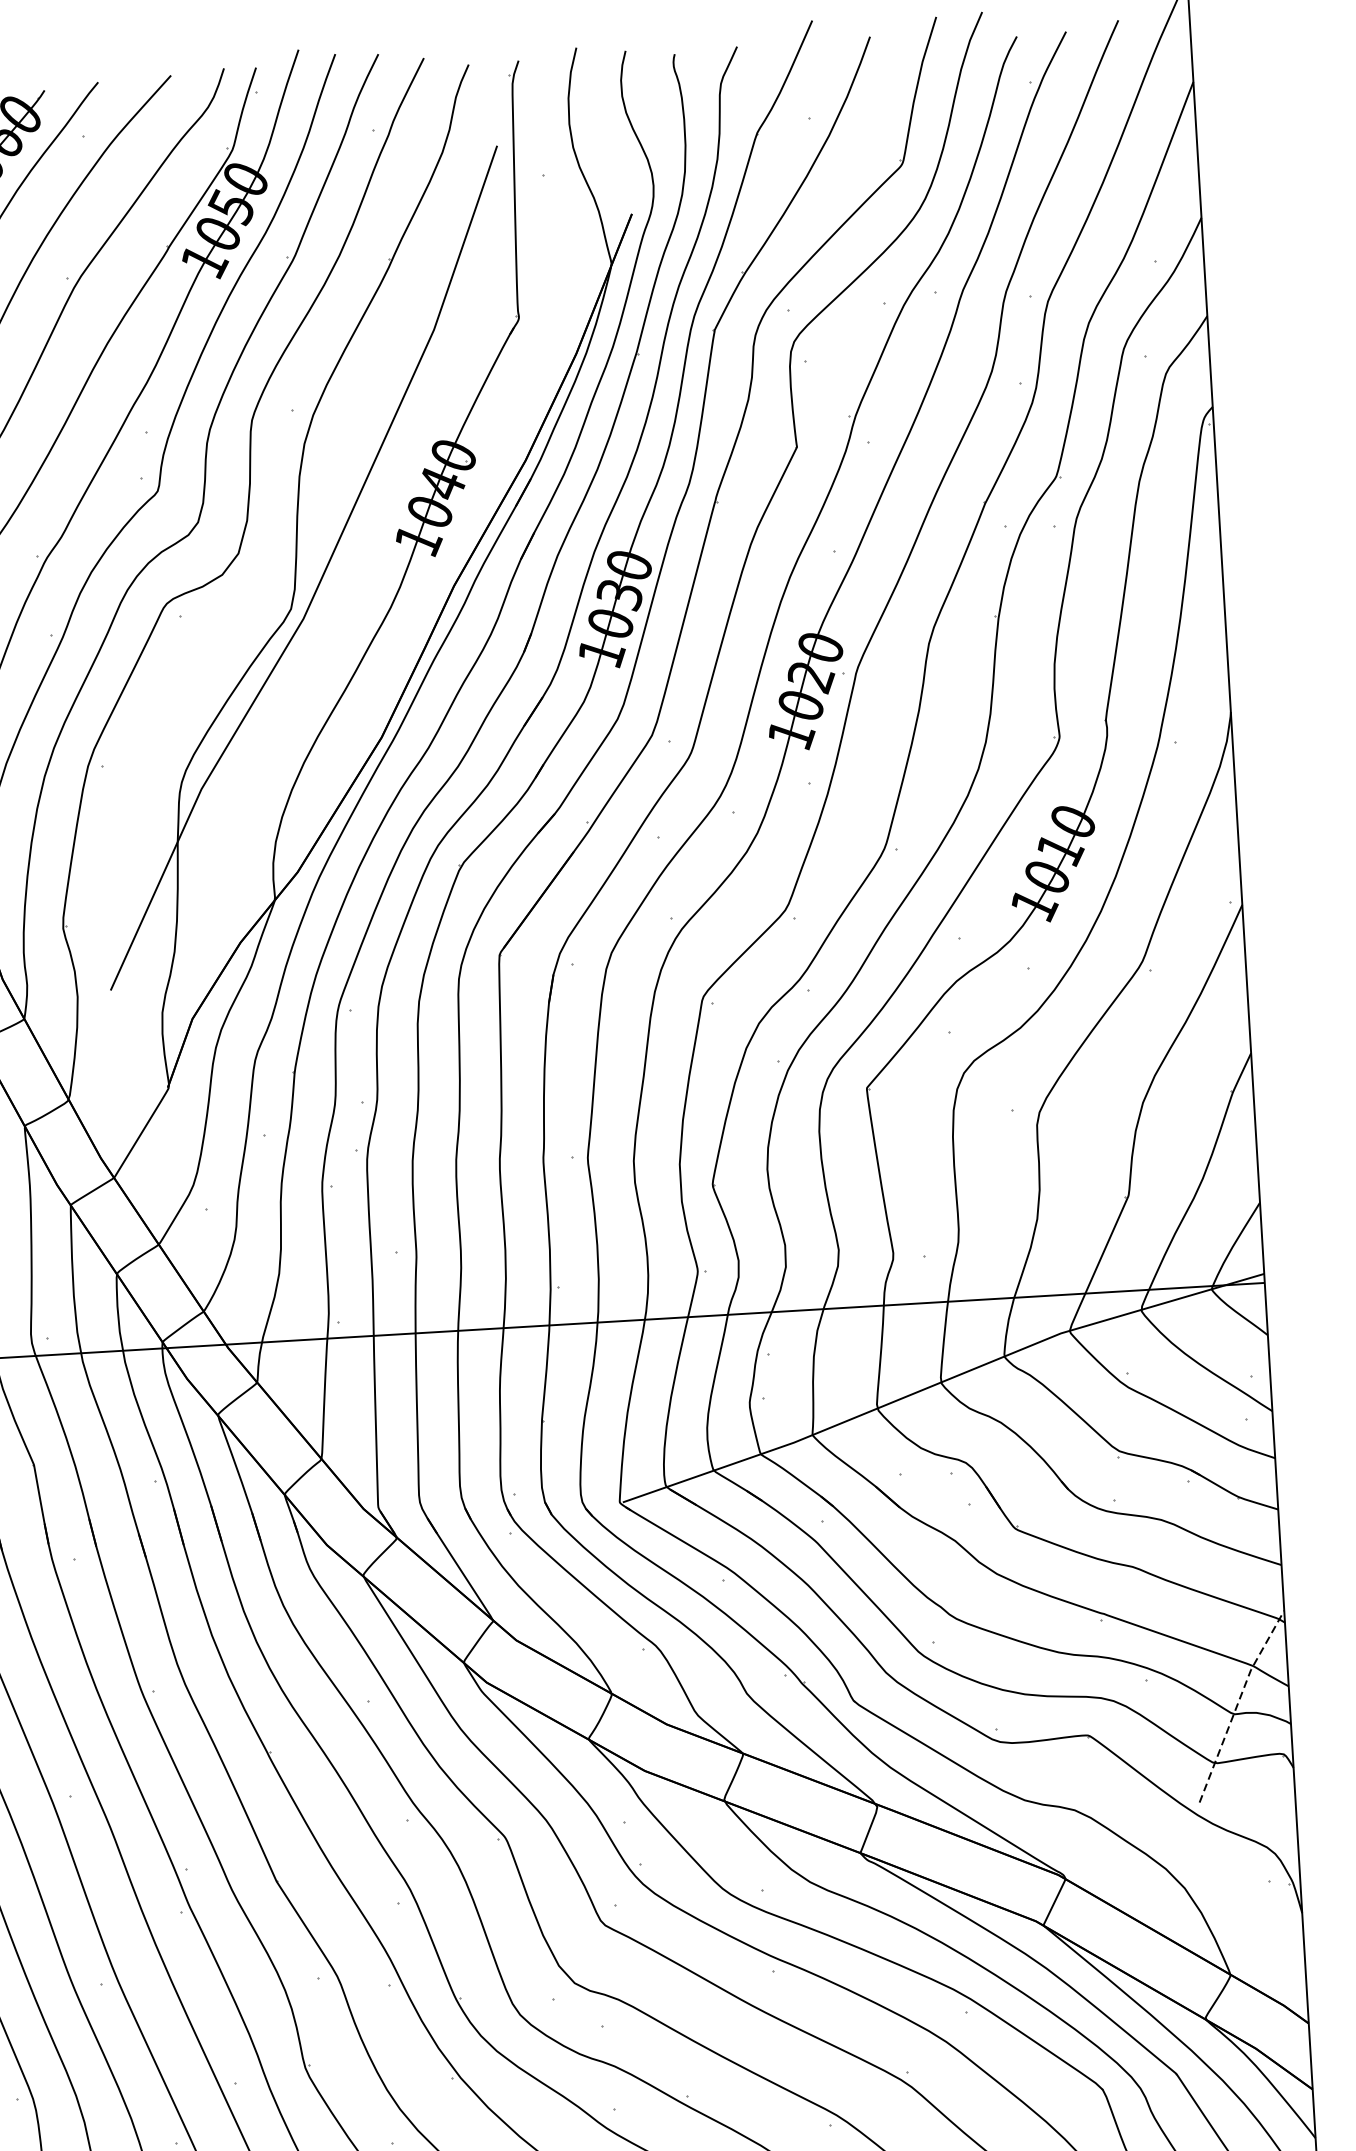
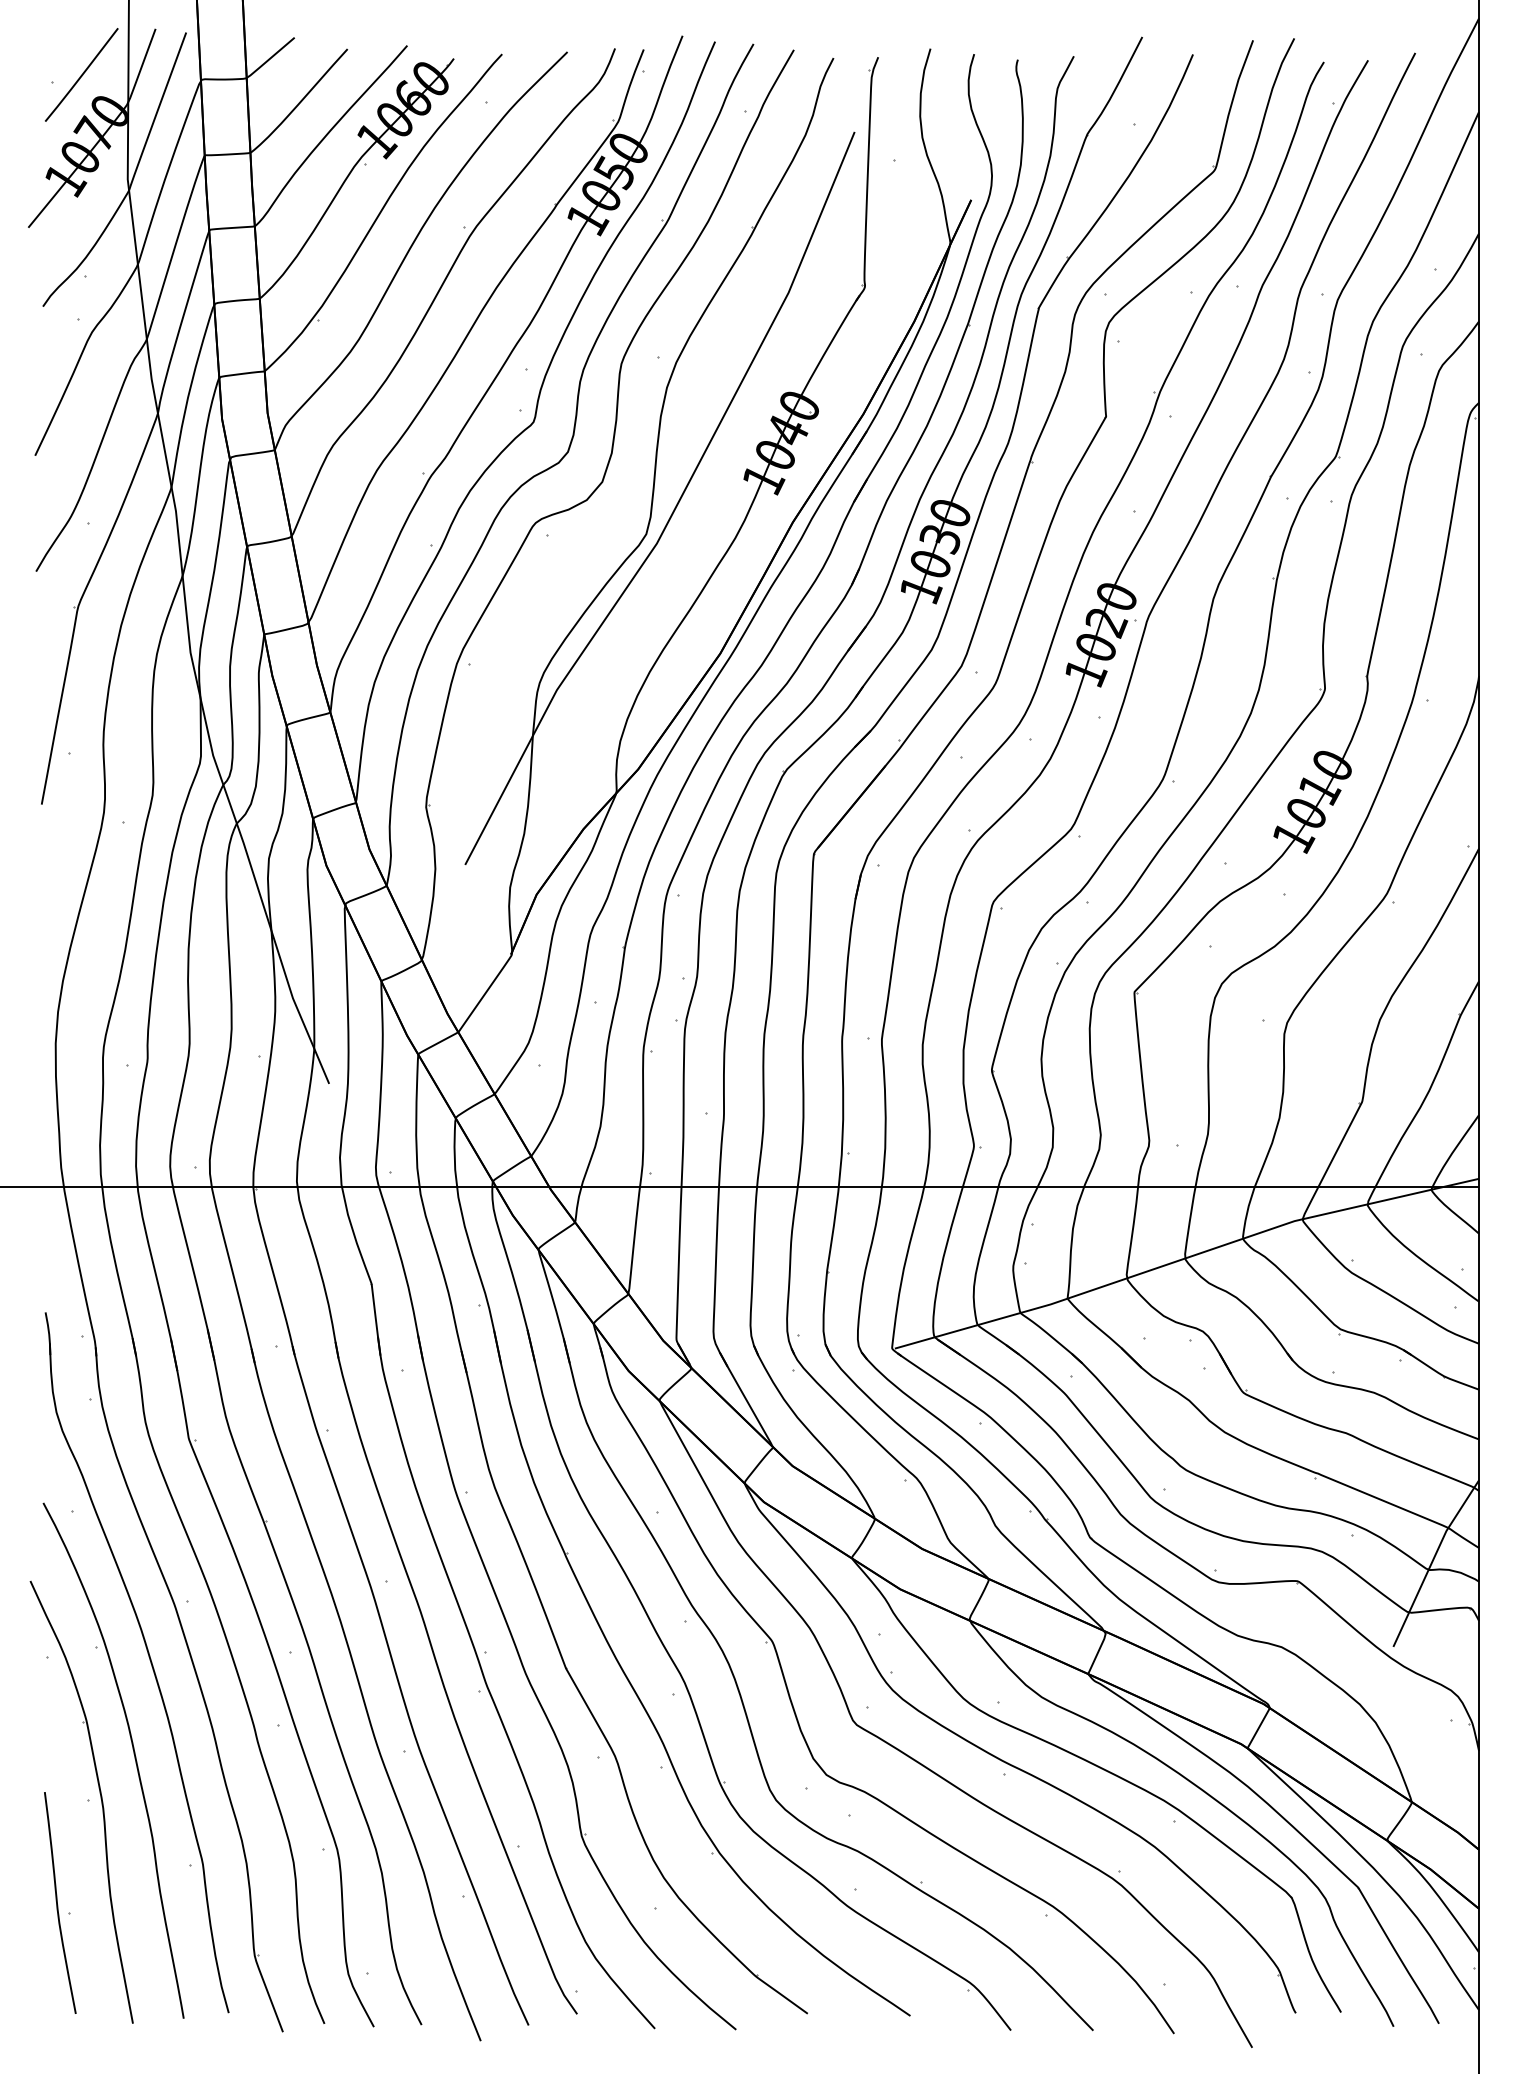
line: (1237, 1703) -> (1432, 1560), dashed -> solid

